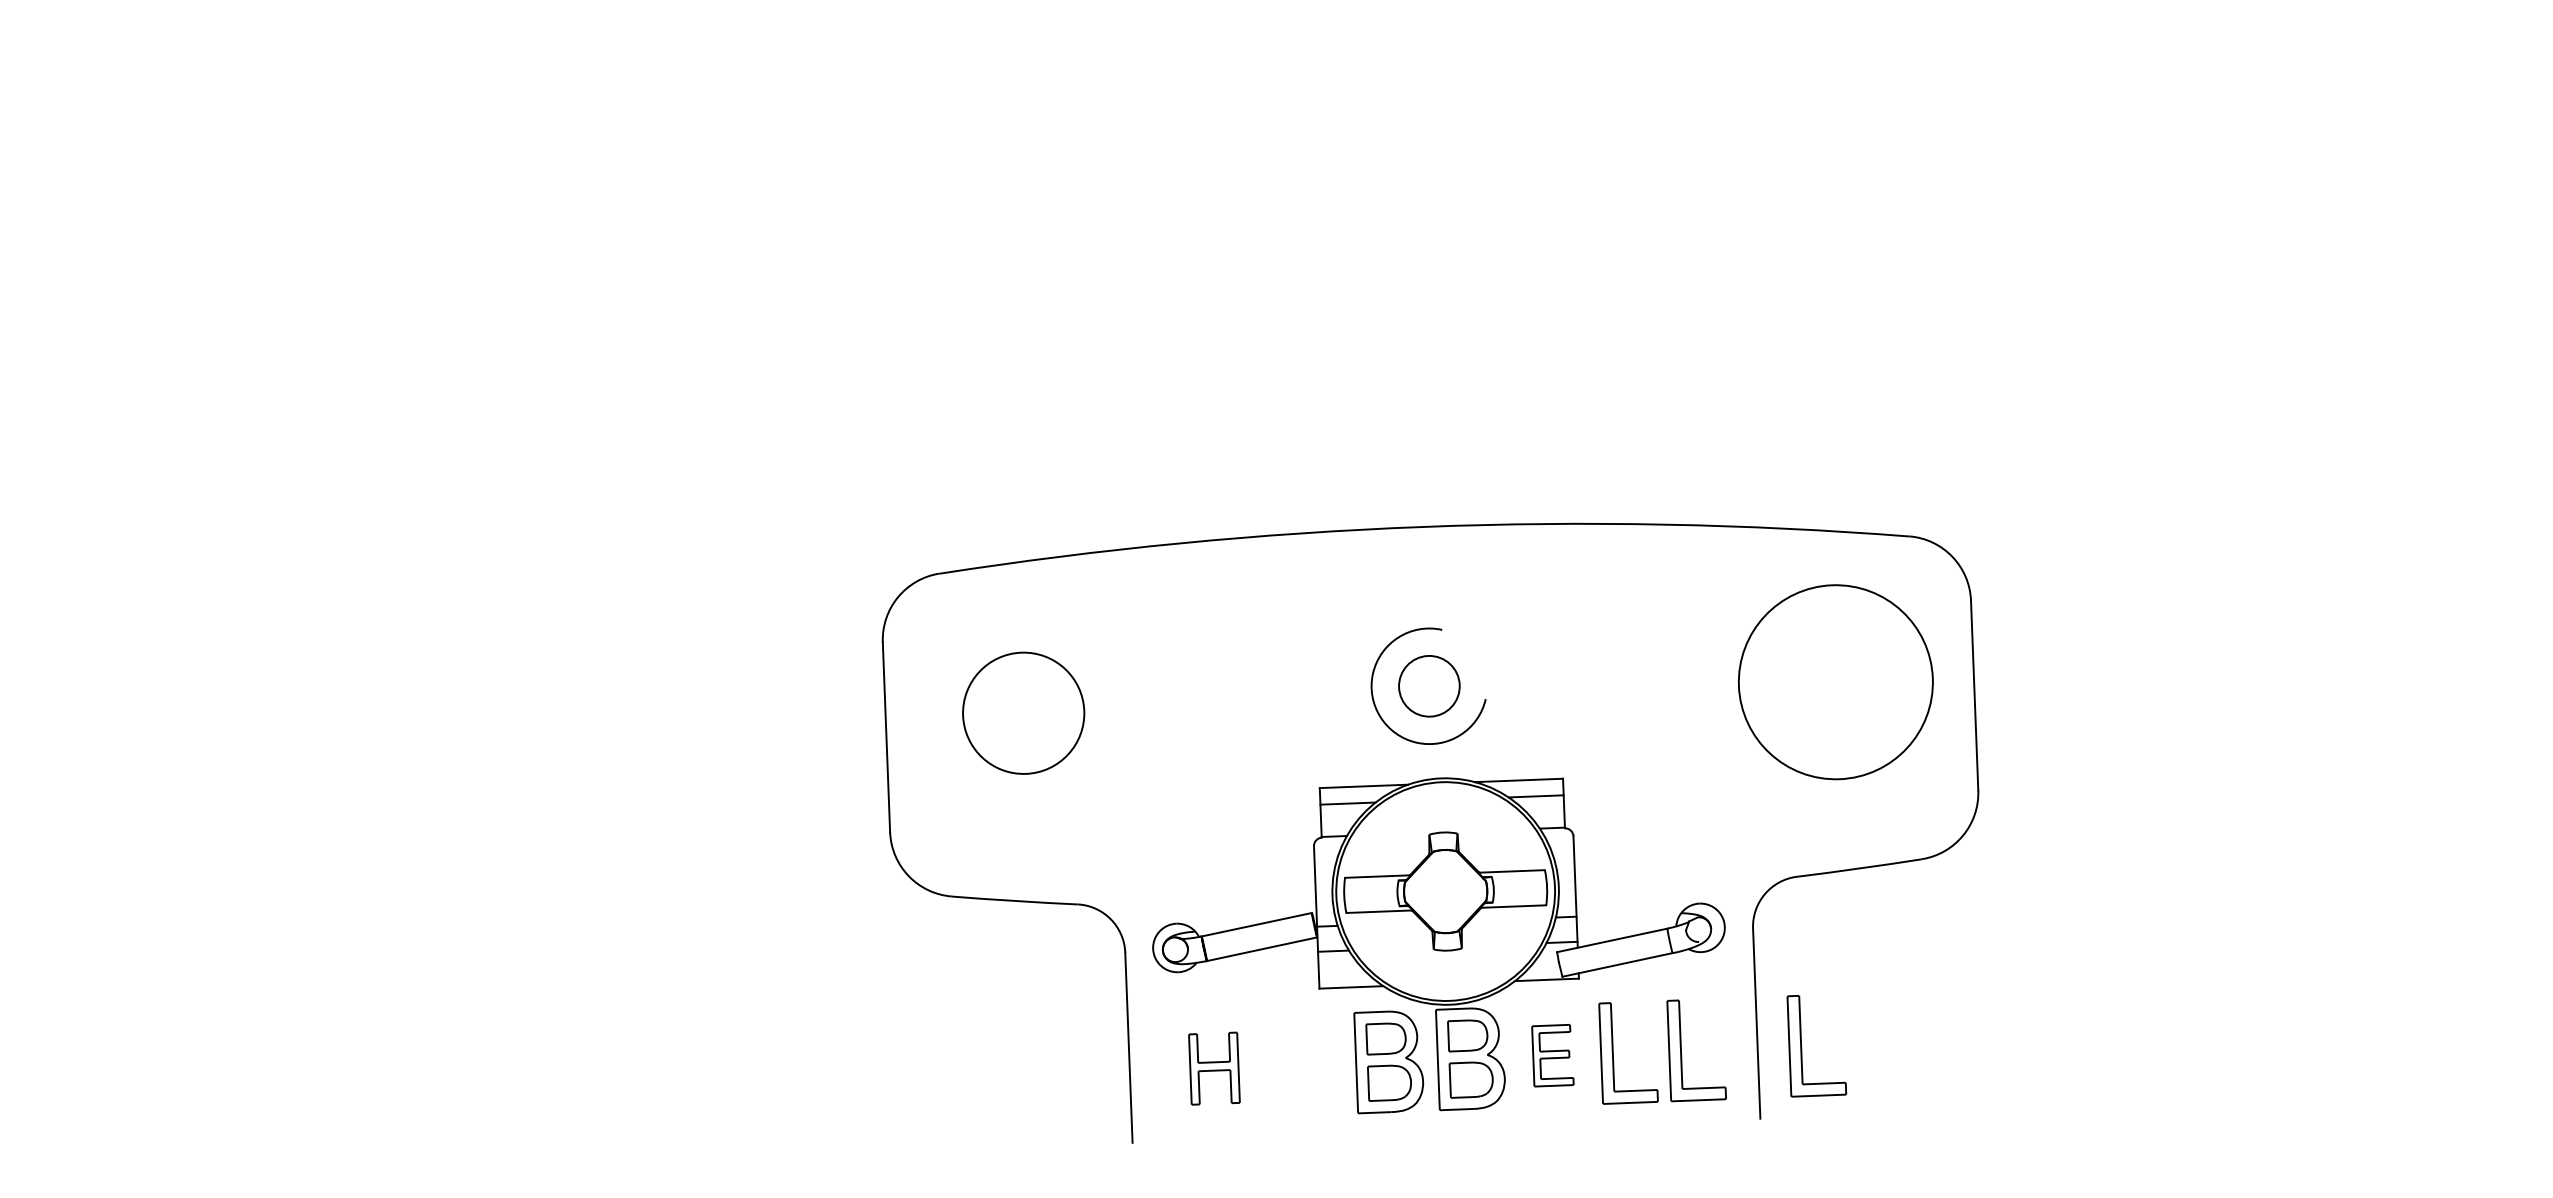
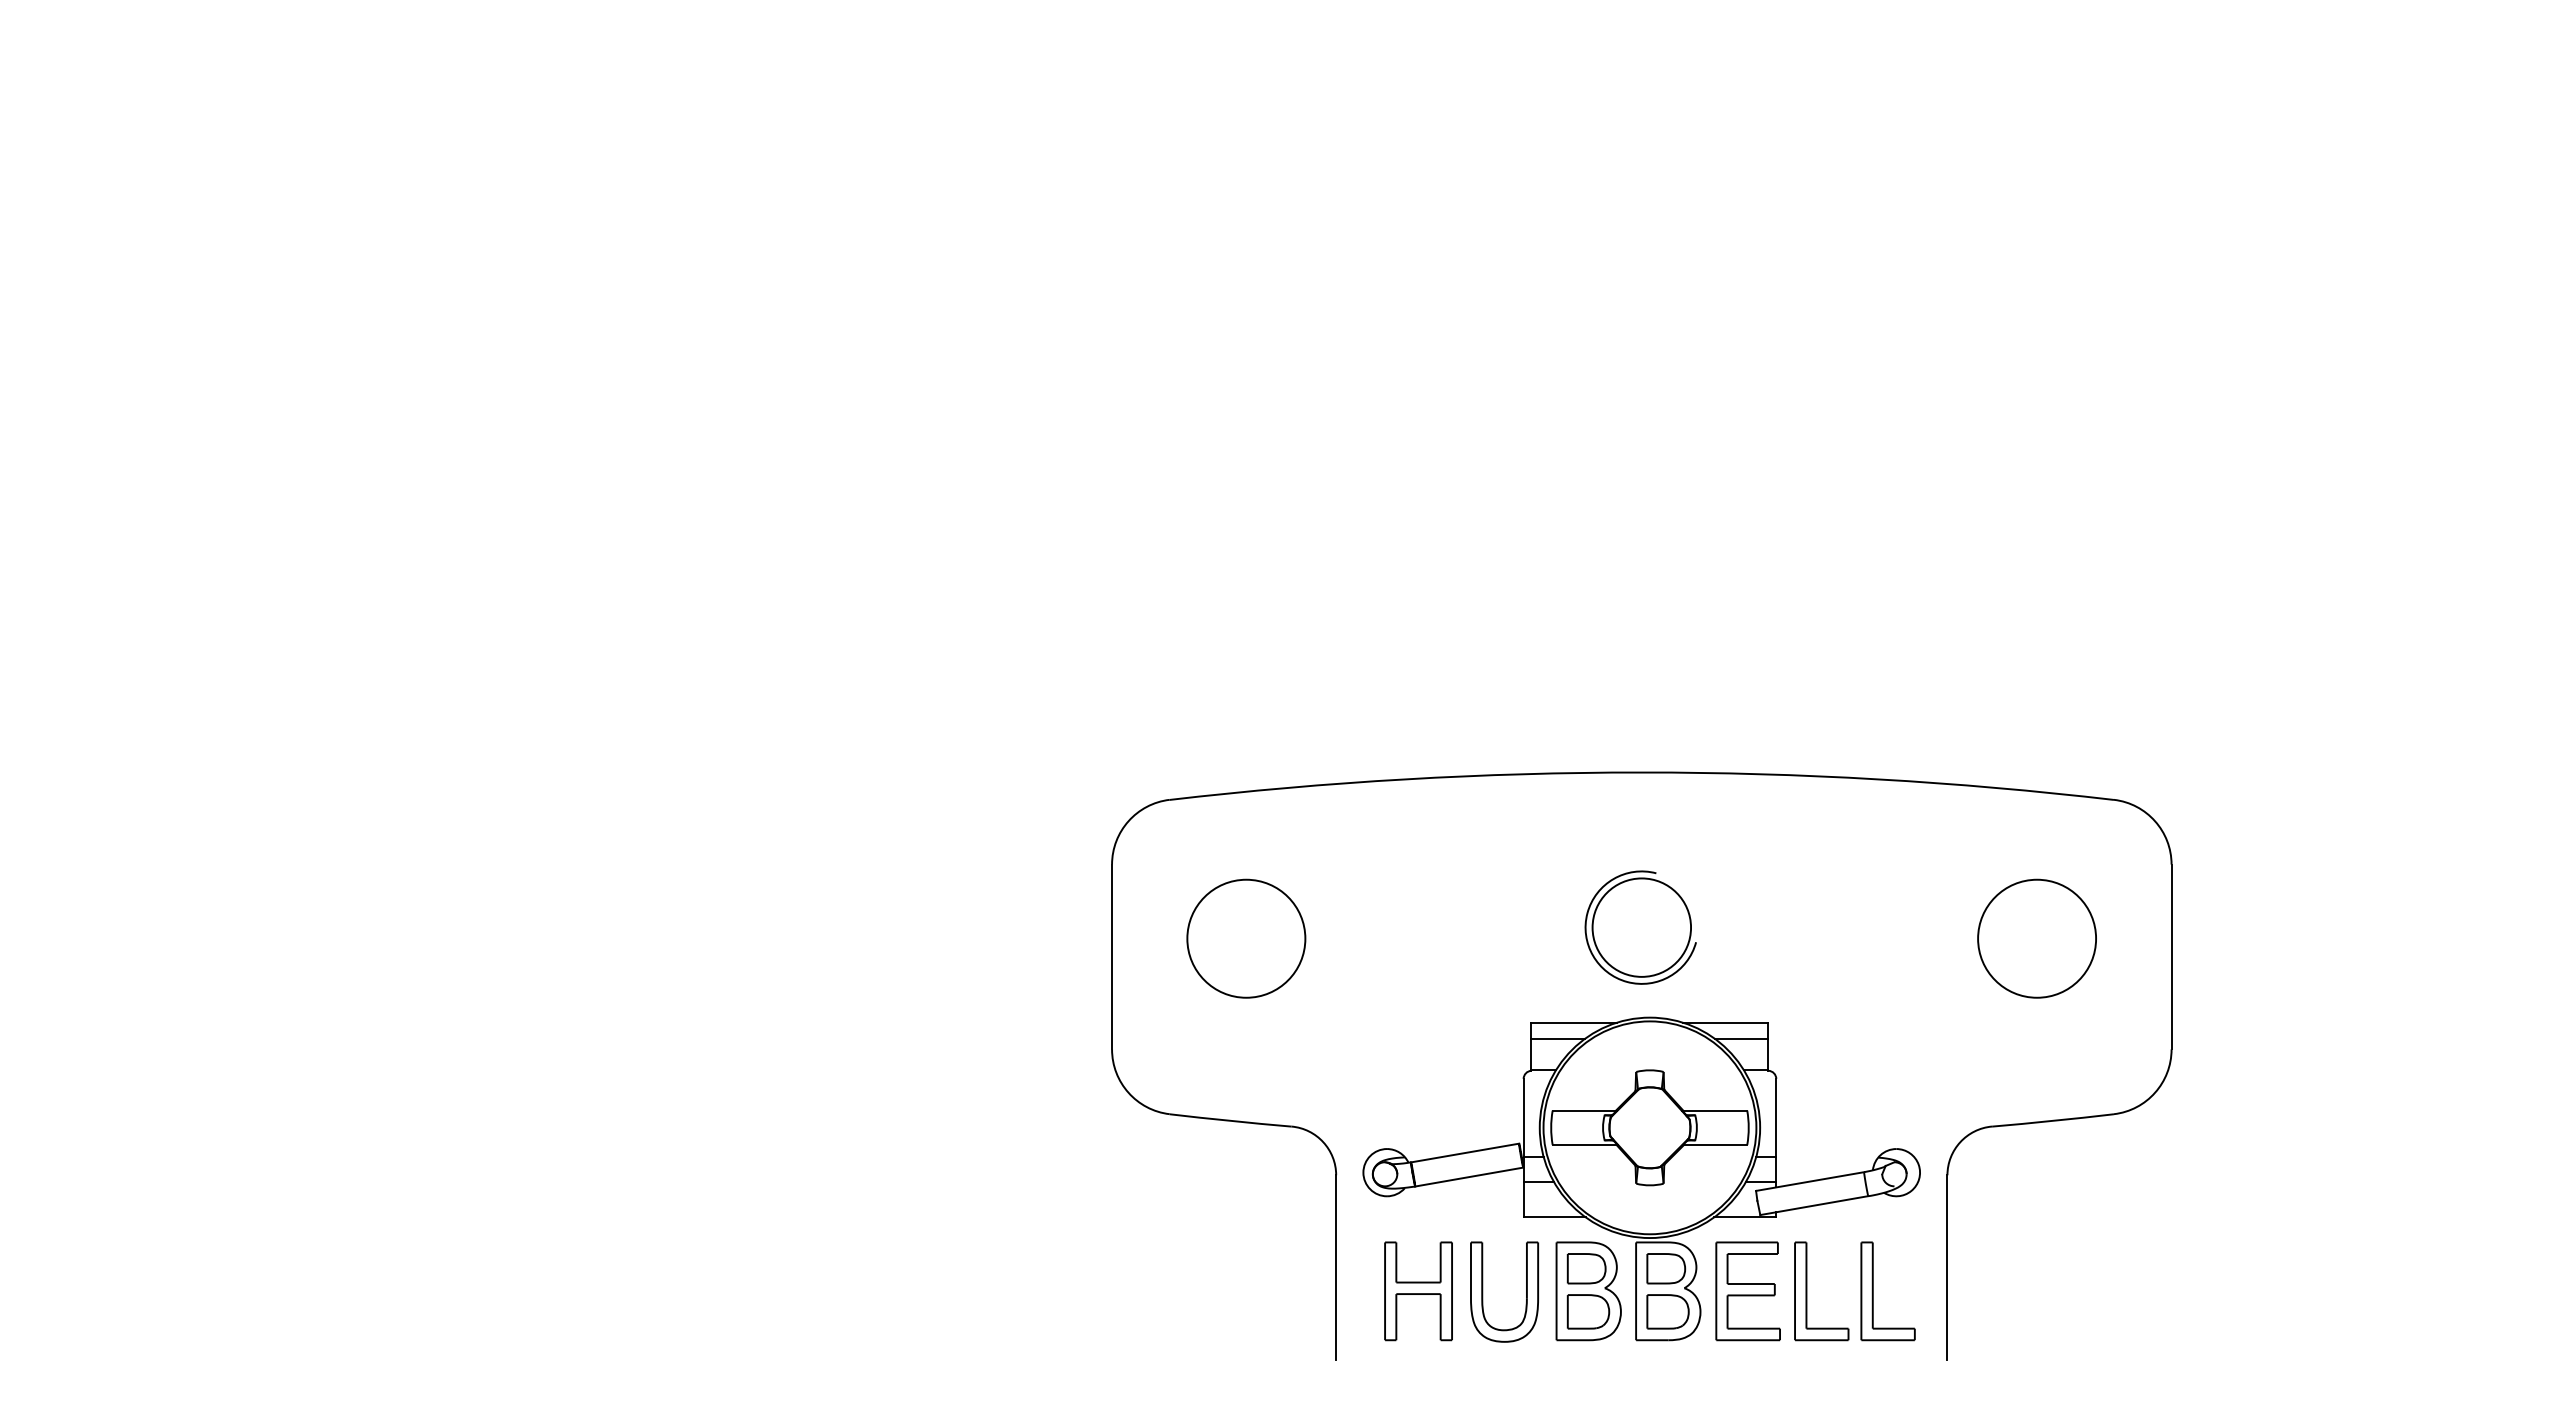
circle: (1835, 681) -> (2036, 938), size x0.62
circle: (1429, 686) -> (1641, 927), size x1.67
part: (1801, 1046) -> (1990, 1291), removed
part: (1552, 1055) -> (1747, 1291), size x1.67
part: (1281, 1066) -> (1483, 1291), added
part: (1214, 1068) -> (1418, 1291), size x1.43

